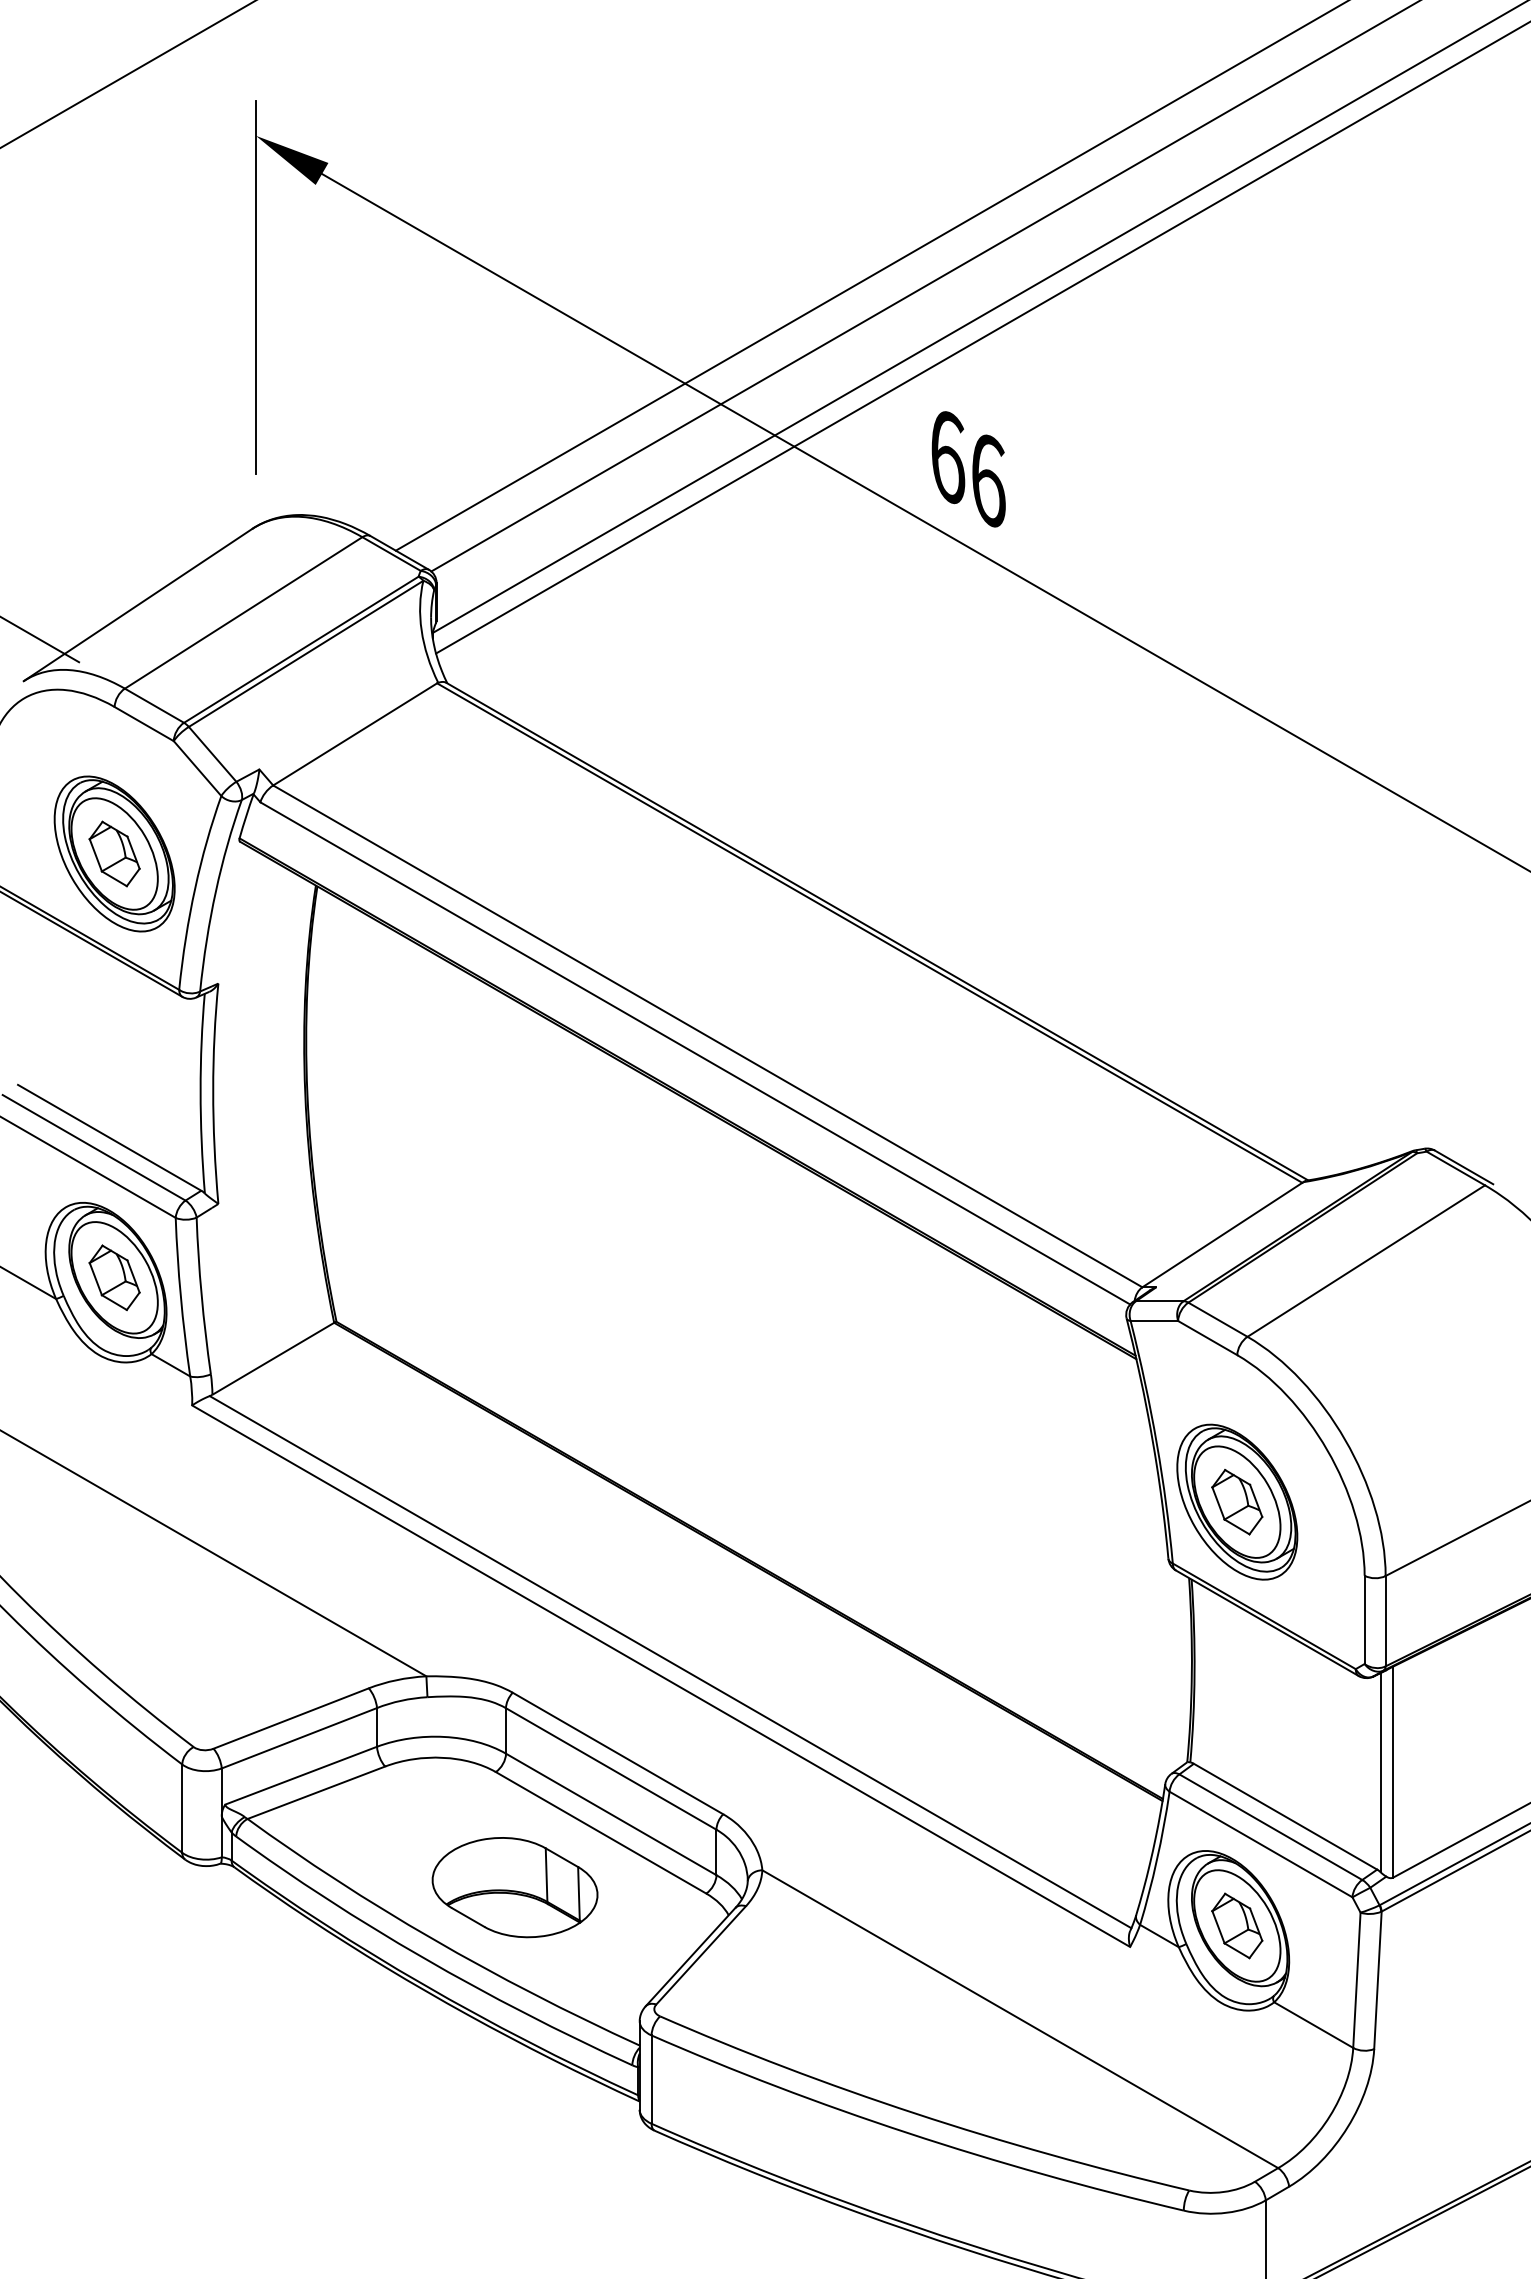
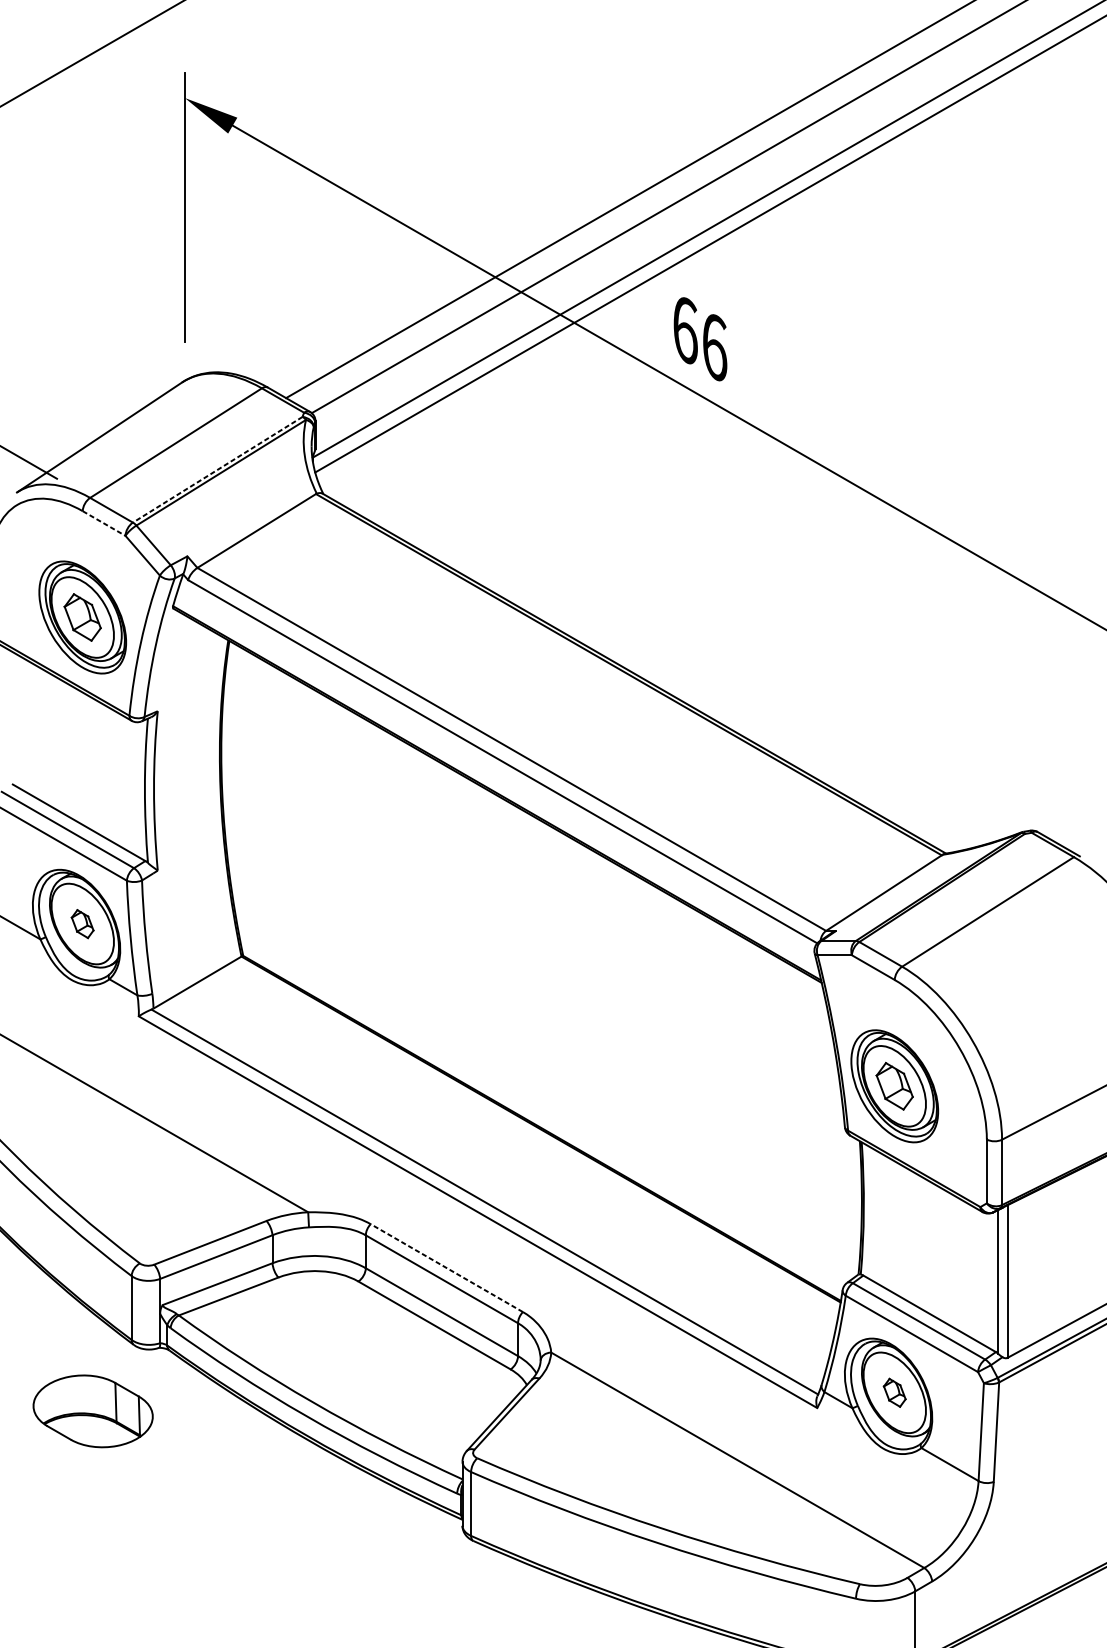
line: (300, 650) -> (217, 470), solid -> dashed
line: (144, 724) -> (104, 523), solid -> dashed
part: (114, 1277) -> (82, 923), size x0.6
line: (618, 1753) -> (447, 1268), solid -> dashed
part: (514, 1887) -> (92, 1411), moved
part: (1237, 1925) -> (894, 1392), size x0.6

